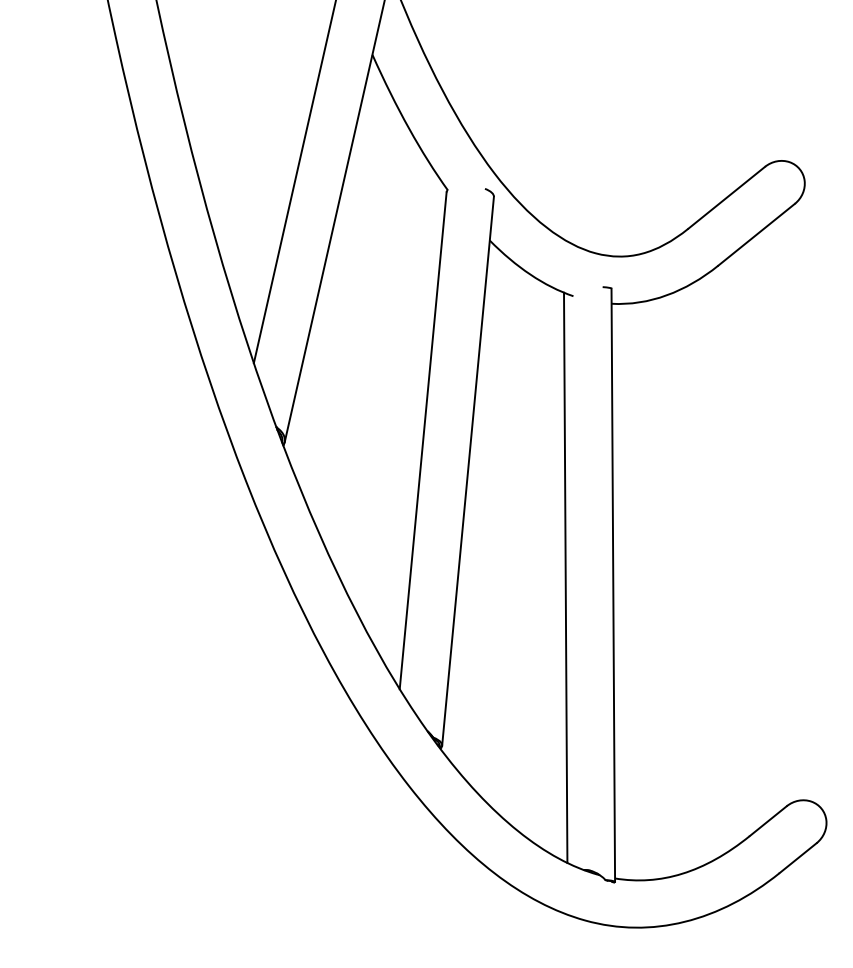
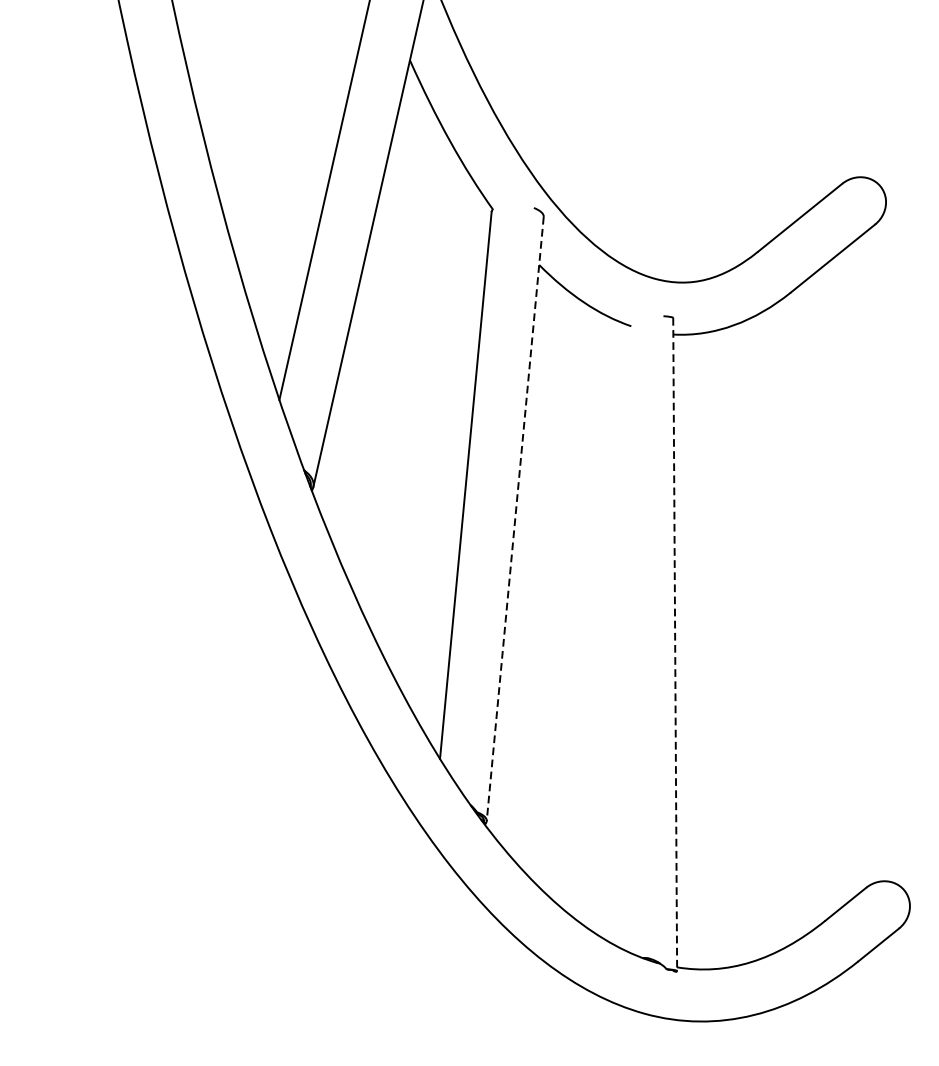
line: (468, 471) -> (515, 519), solid -> dashed
line: (565, 577) -> (622, 635), removed
line: (613, 585) -> (675, 644), solid -> dashed

